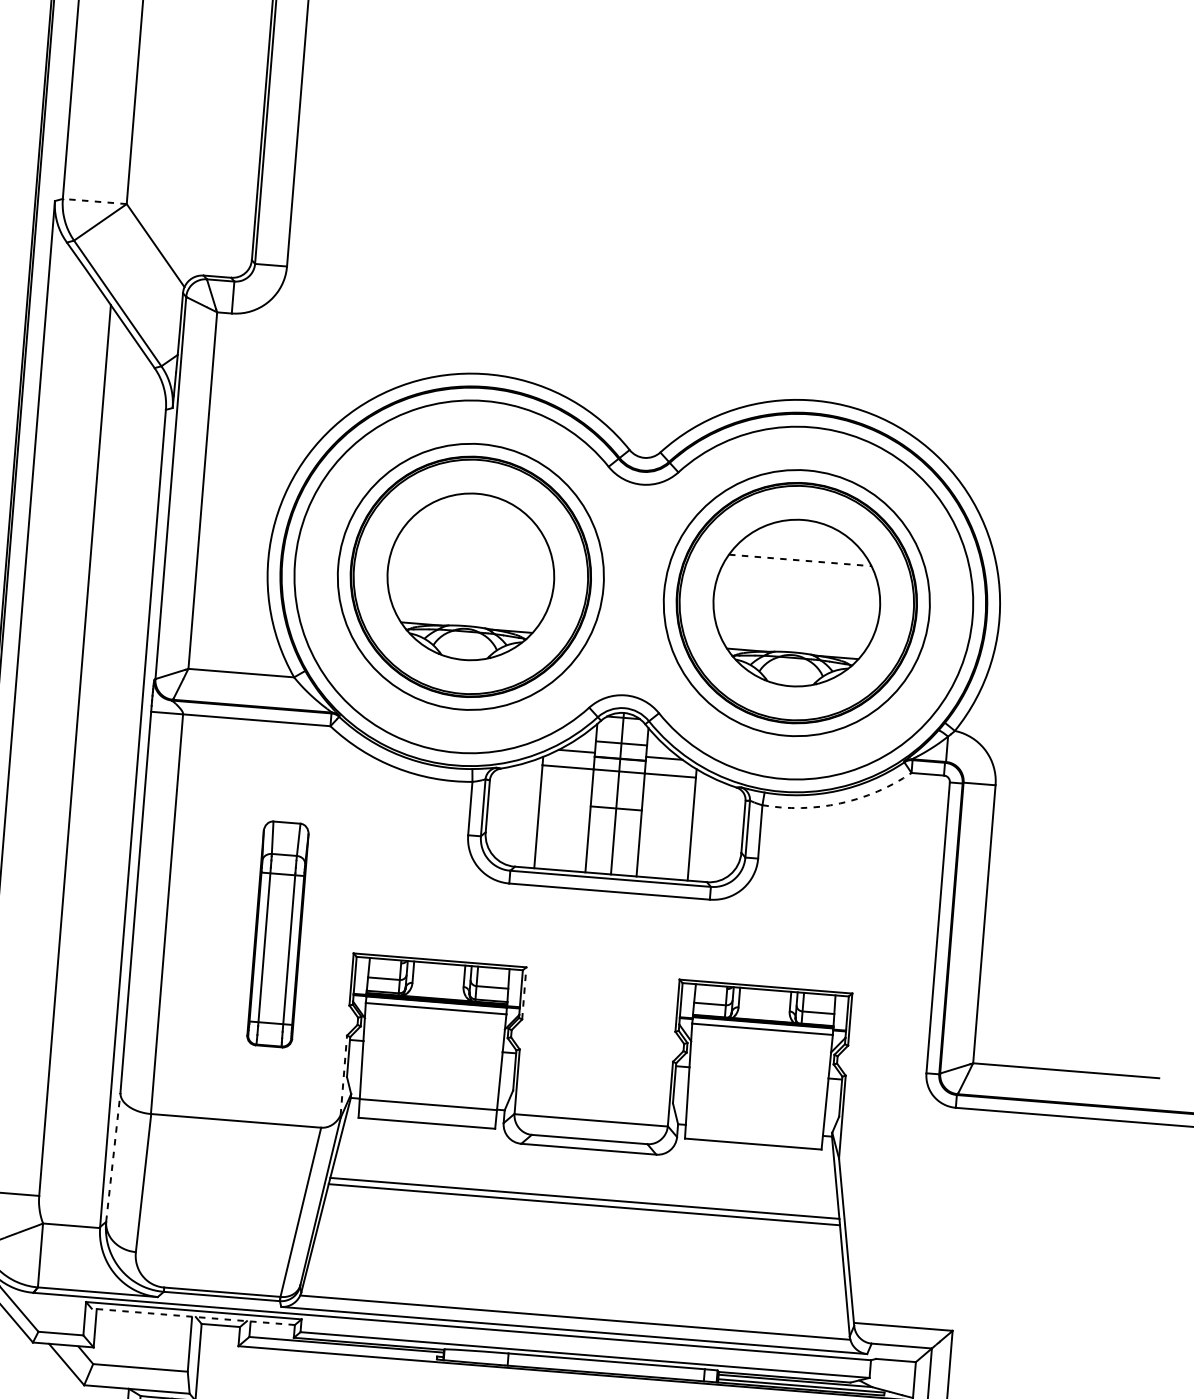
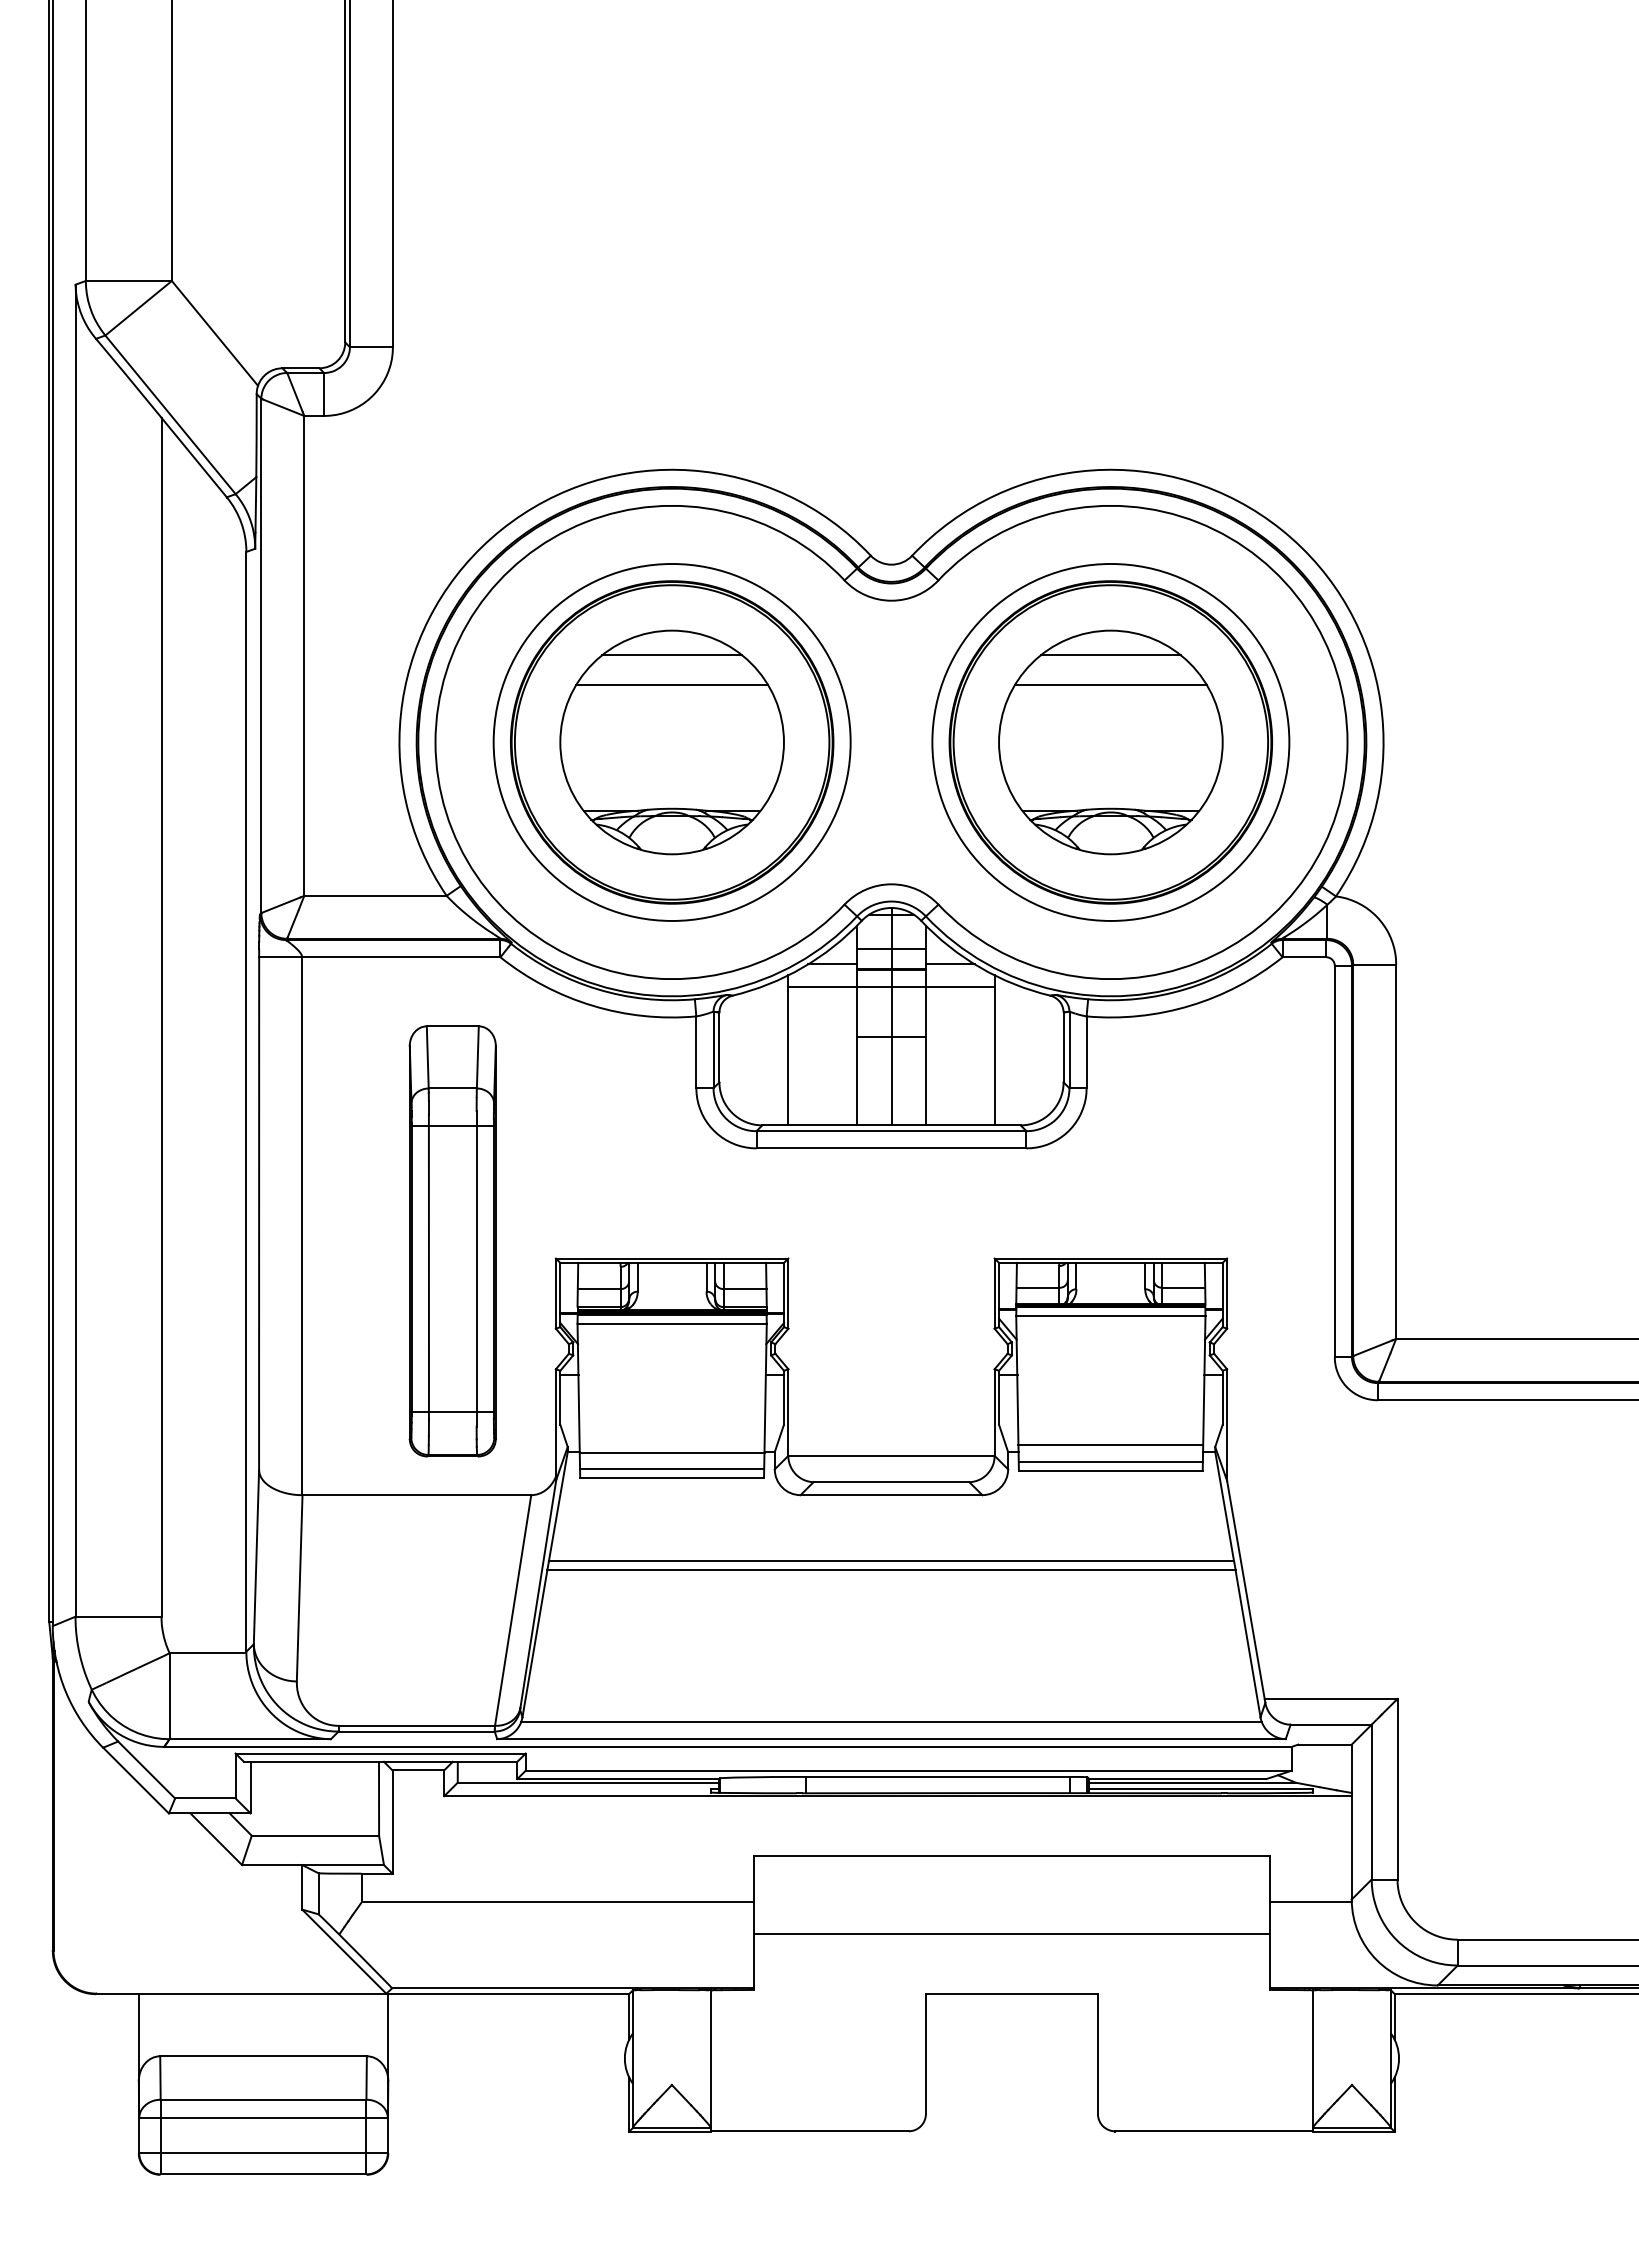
line: (94, 201) -> (128, 280), dashed -> solid
line: (476, 512) -> (672, 655), added
line: (473, 534) -> (671, 685), added
line: (801, 538) -> (1110, 655), added
line: (799, 560) -> (1110, 685), dashed -> solid
arc: (840, 803) -> (1190, 1005), dashed -> solid
part: (277, 934) -> (452, 1241), size x1.43
line: (524, 993) -> (788, 1293), dashed -> solid
line: (343, 1075) -> (555, 1422), dashed -> solid
line: (427, 1117) -> (672, 1469), added
line: (754, 1125) -> (1110, 1445), added
line: (753, 1138) -> (1110, 1462), added
line: (113, 1157) -> (256, 1557), dashed -> solid
line: (193, 1316) -> (380, 1761), dashed -> solid

